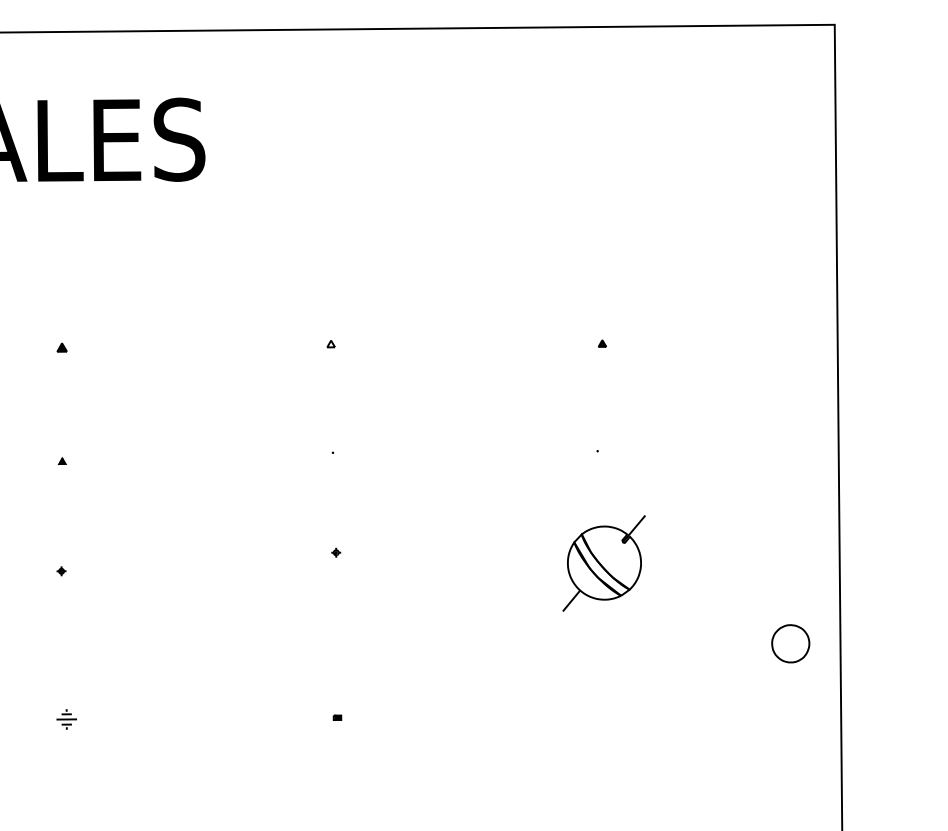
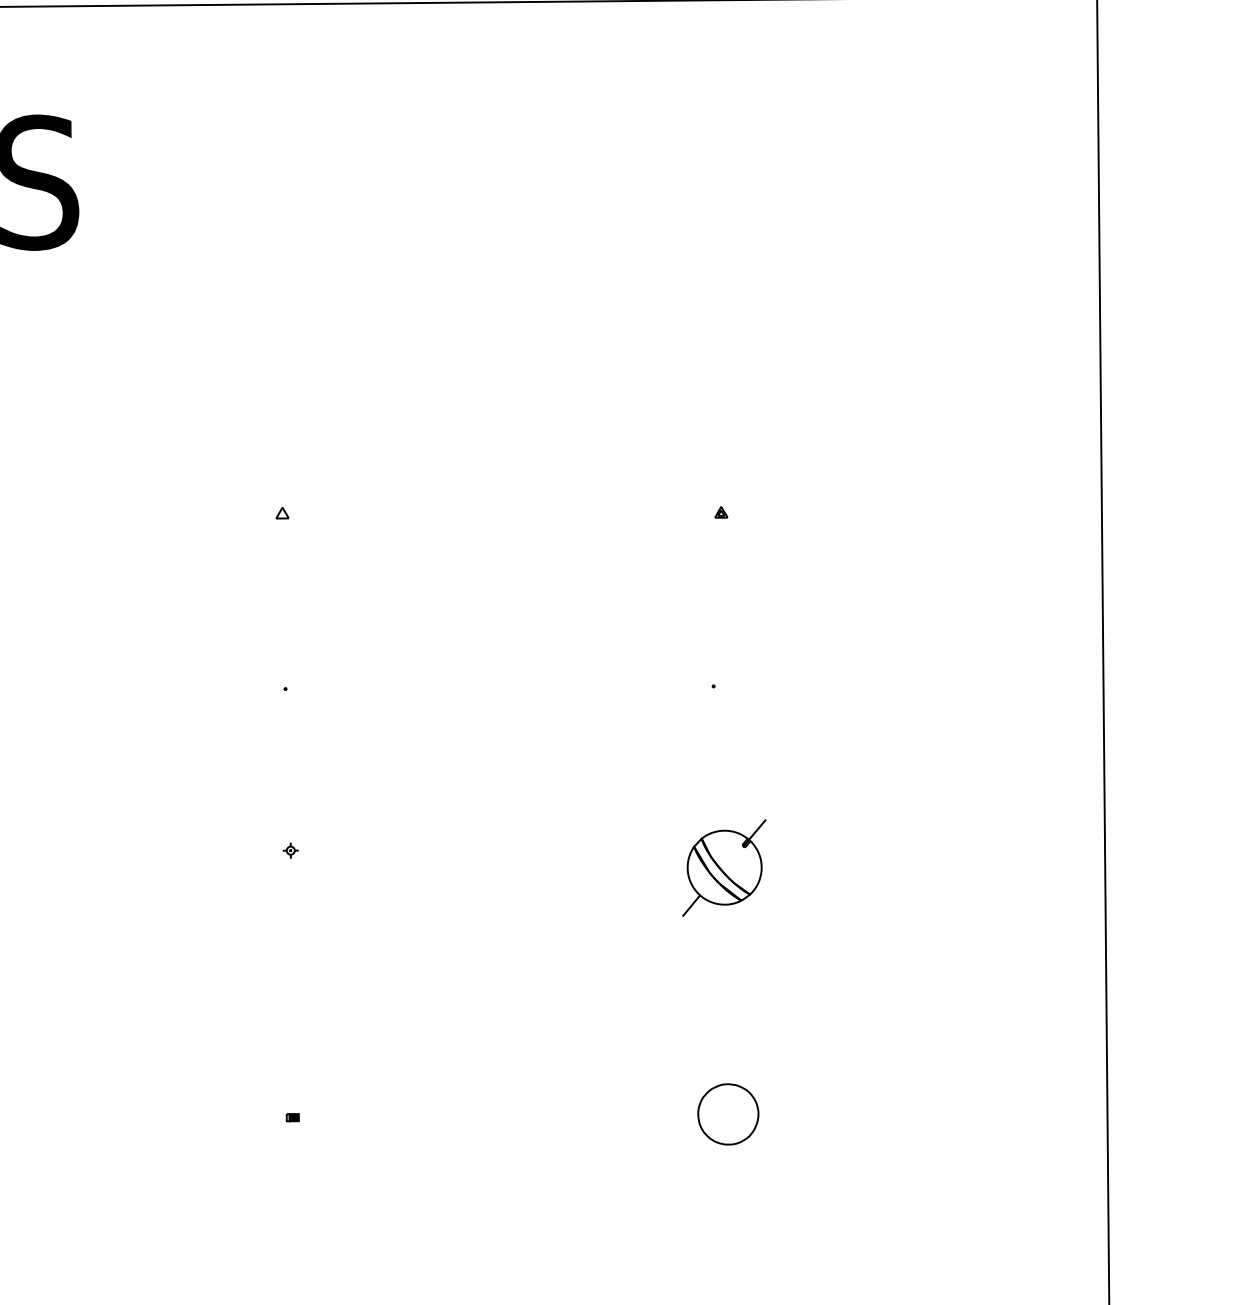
part: (604, 563) -> (724, 868), size x0.62
part: (790, 643) -> (727, 1113), moved

